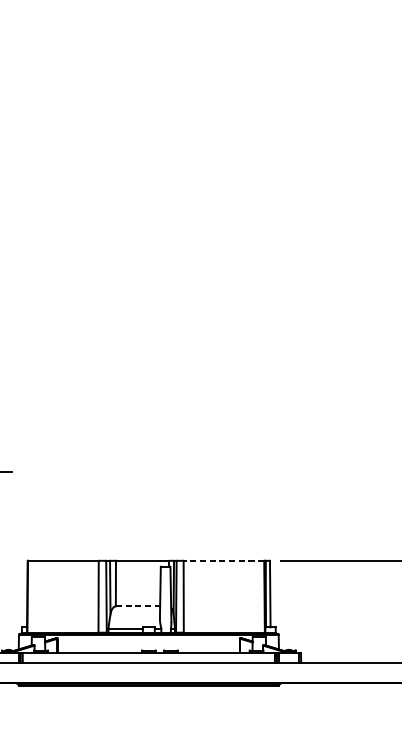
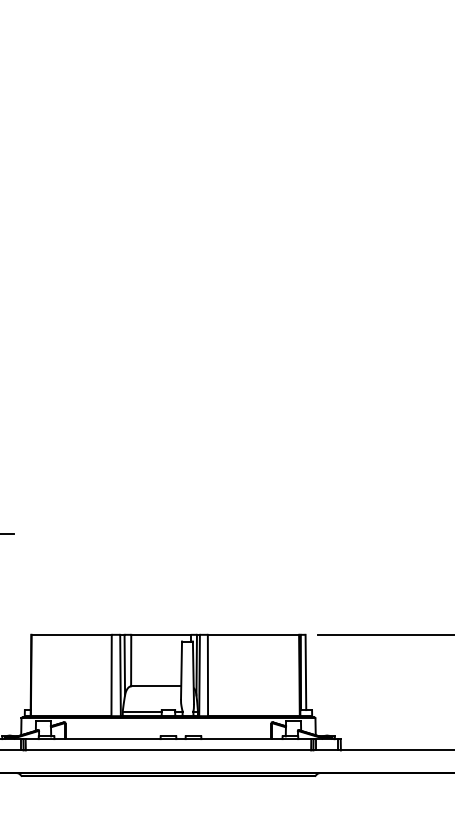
line: (223, 560) -> (253, 634), dashed -> solid
line: (138, 606) -> (156, 686), dashed -> solid

